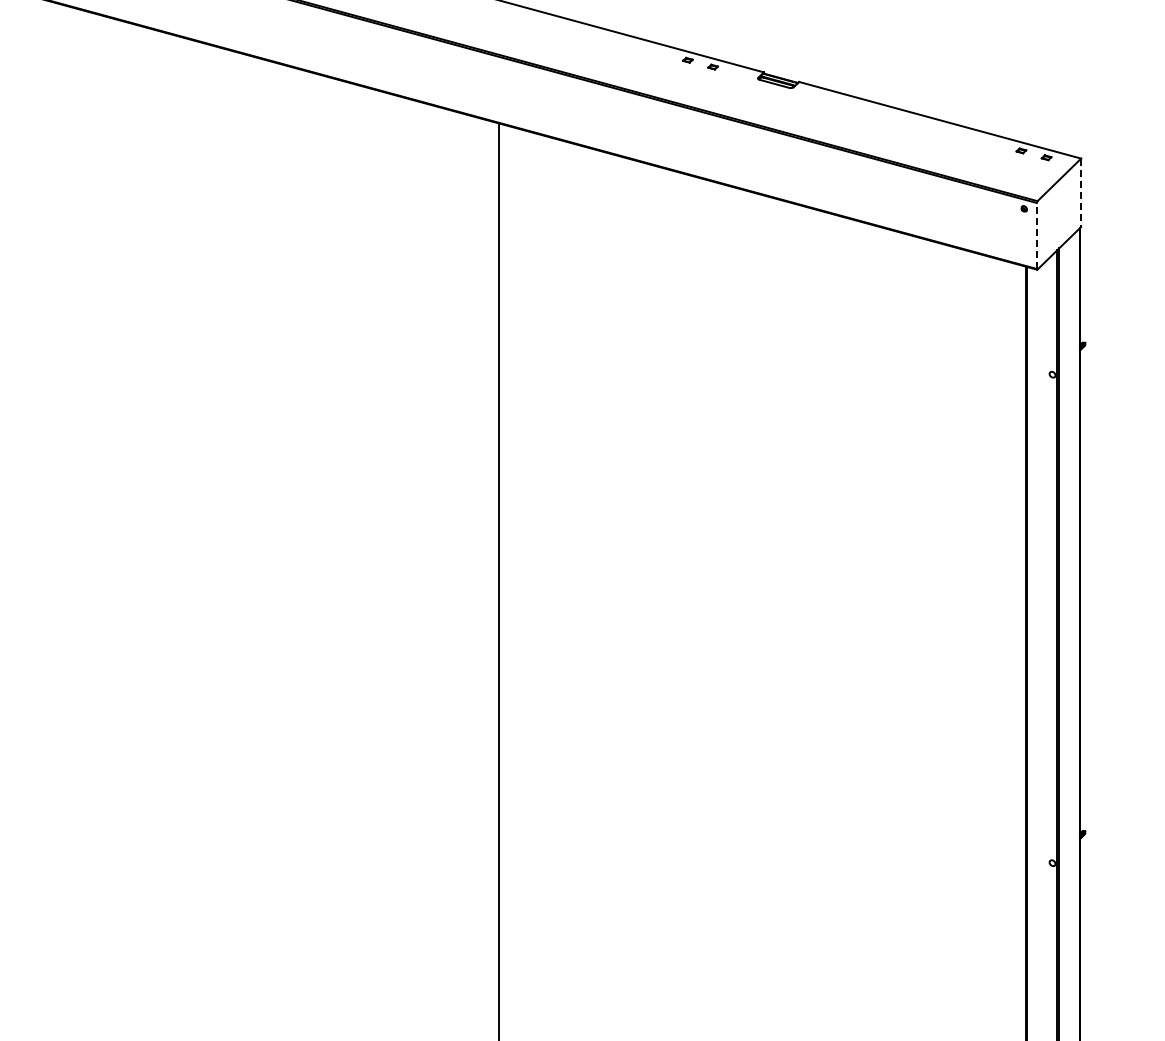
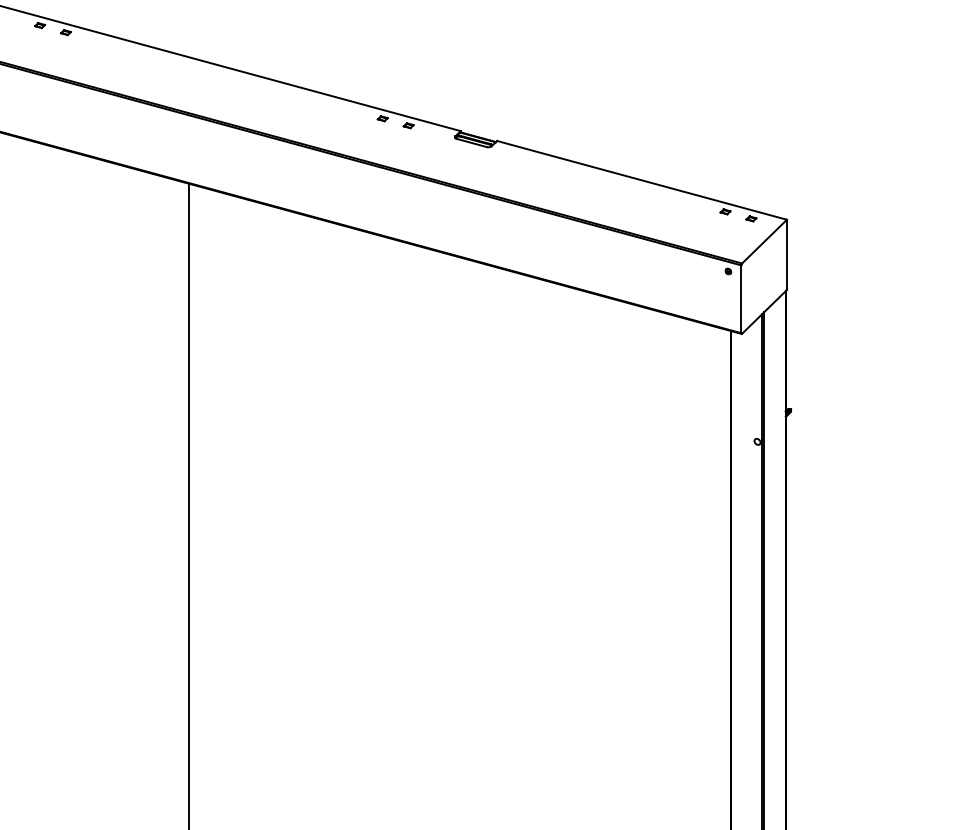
line: (1081, 193) -> (787, 255), dashed -> solid
line: (1036, 236) -> (741, 299), dashed -> solid

